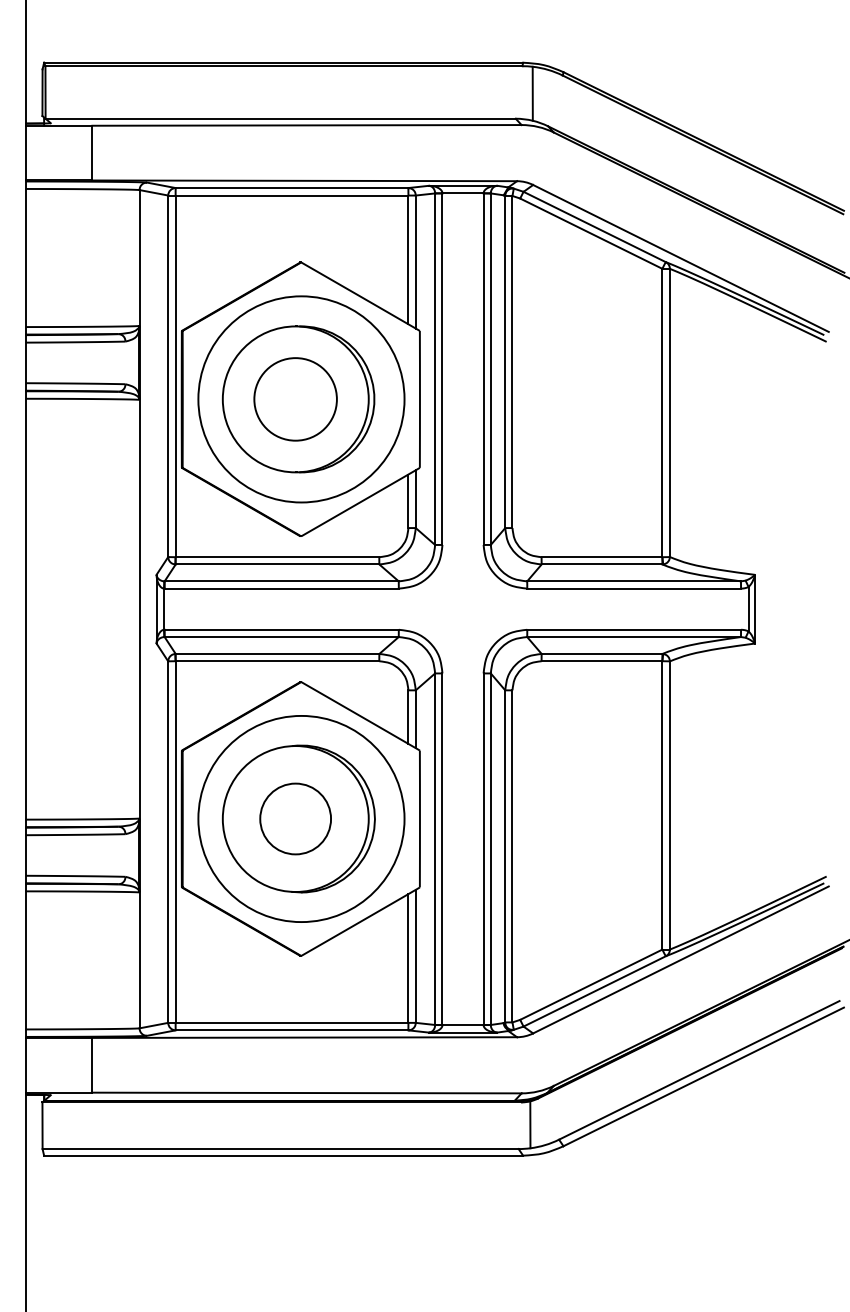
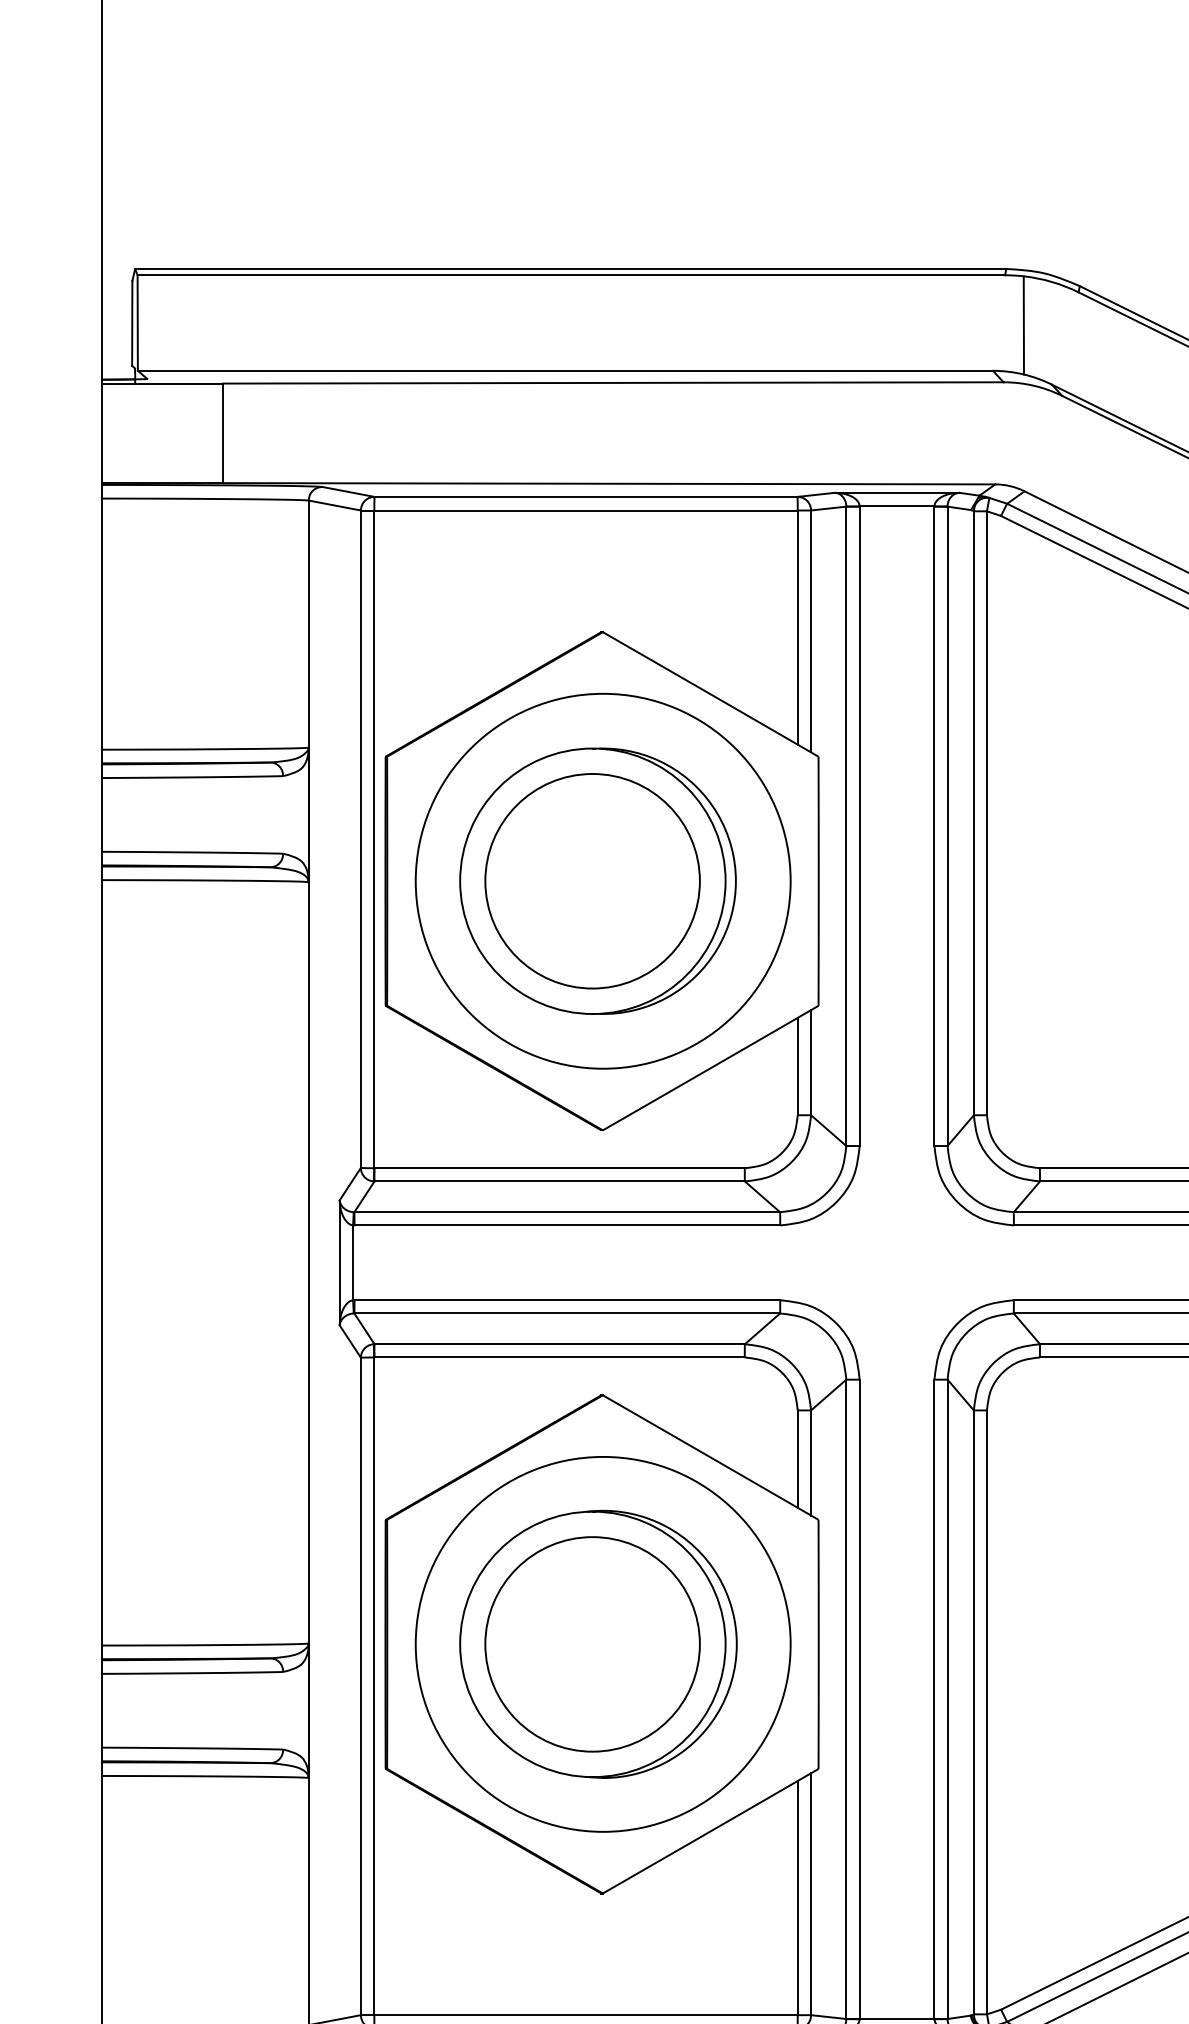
circle: (295, 399) -> (592, 881), size x1.43
circle: (295, 818) -> (592, 1643), size x1.67

